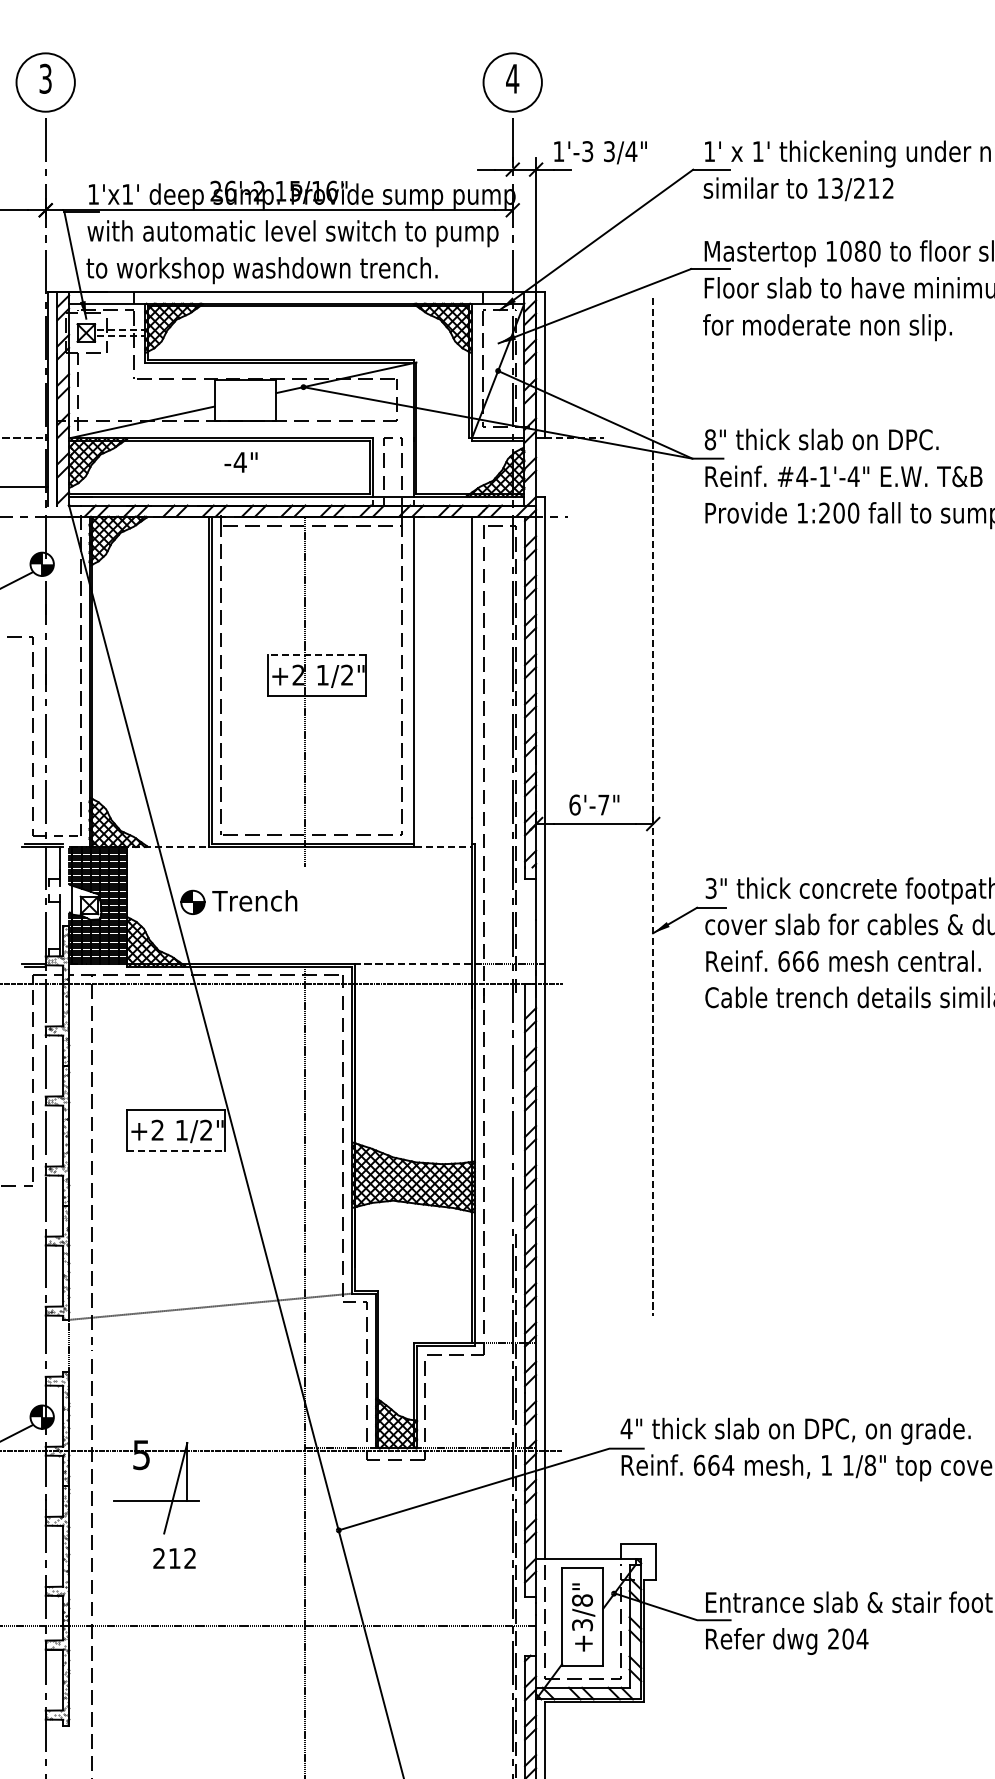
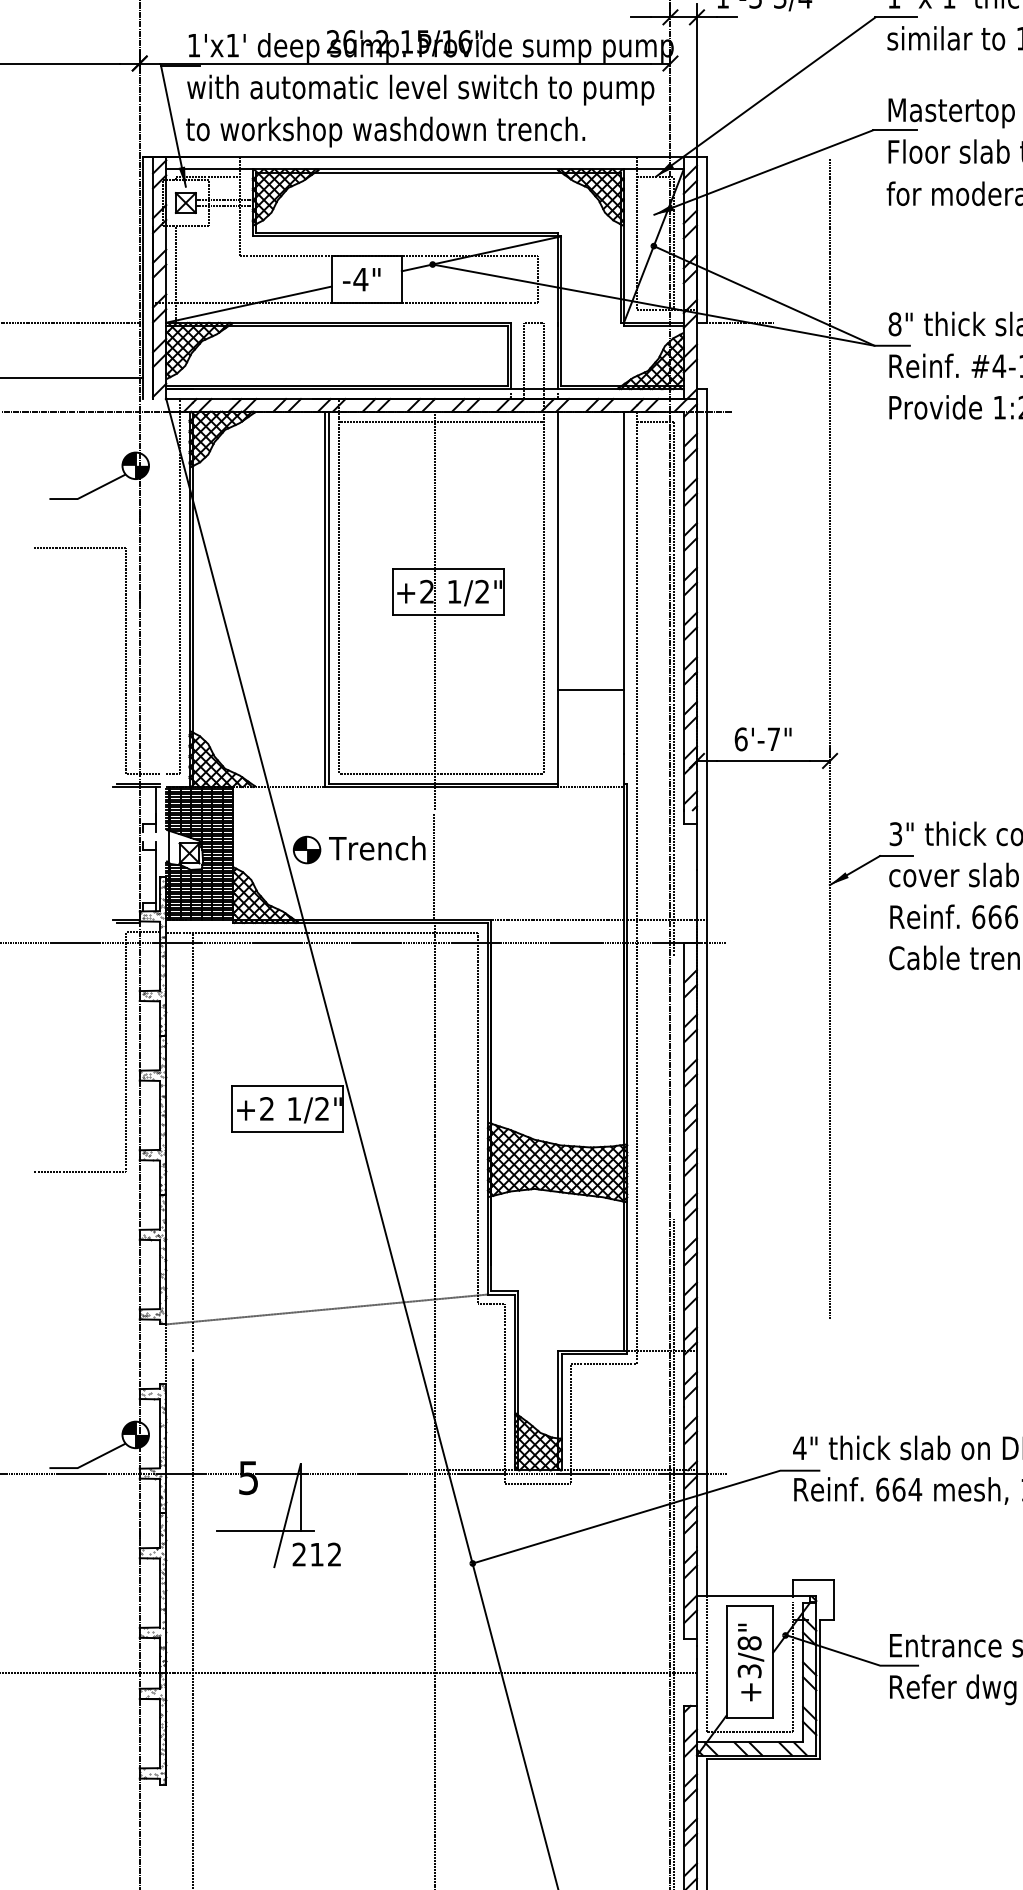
text: (240, 462) -> (361, 279), moved
line: (316, 654) -> (447, 568), dashed -> solid
line: (442, 761) -> (590, 689), added
line: (305, 916) -> (434, 866), added
line: (176, 1150) -> (288, 1131), dashed -> solid
text: (174, 1558) -> (316, 1554), moved

